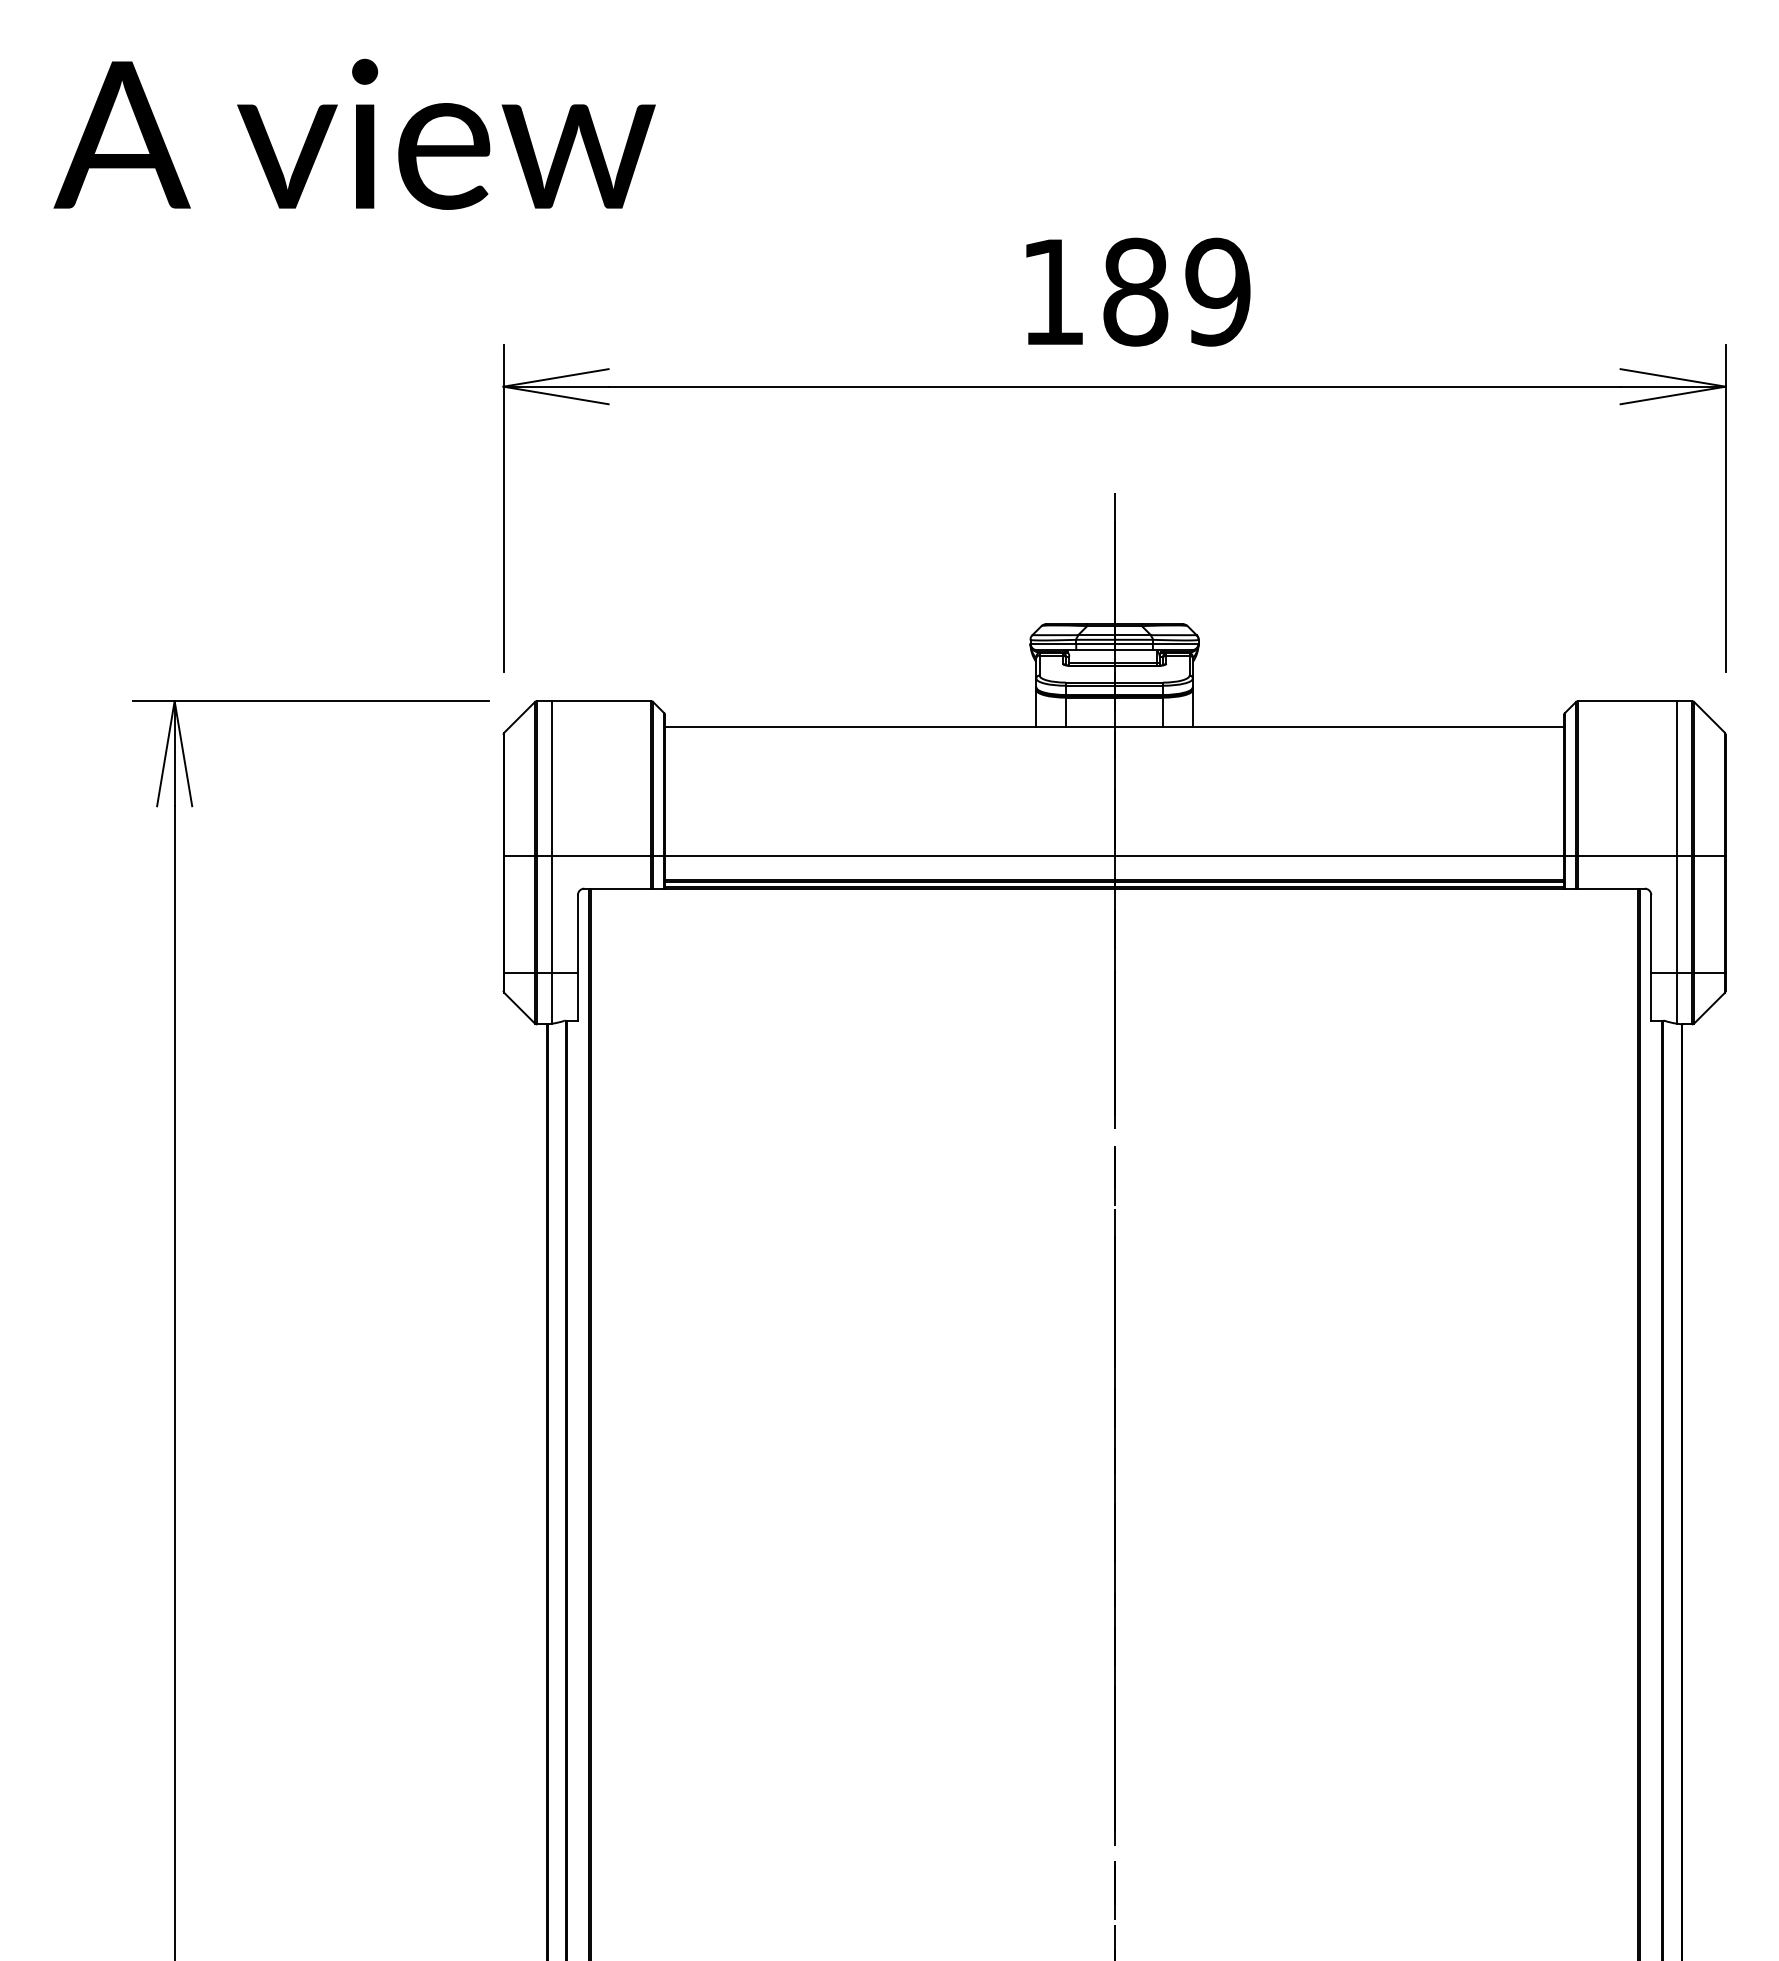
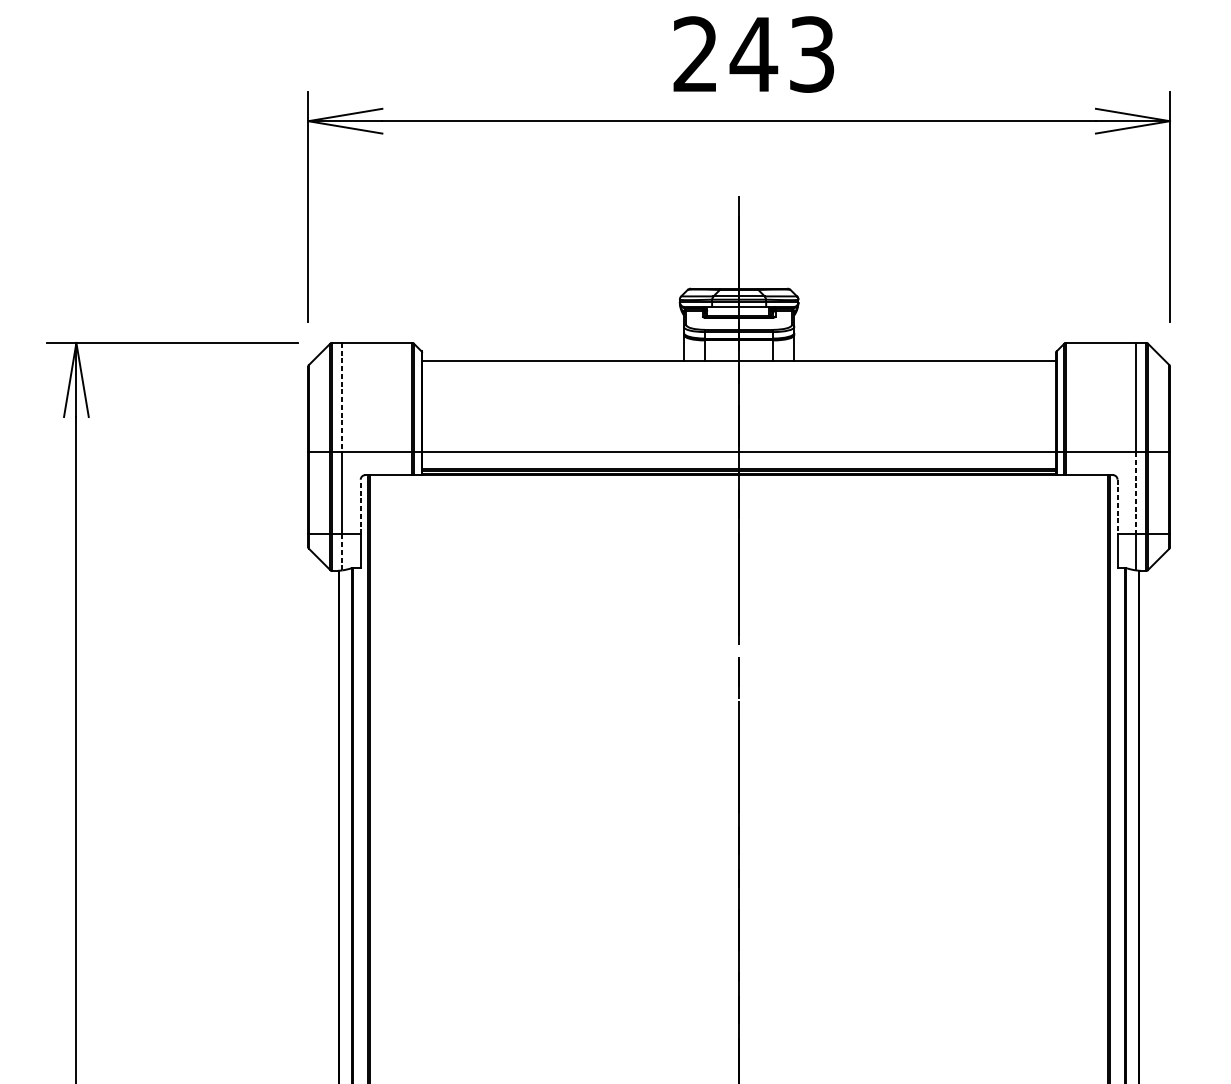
text: (1135, 291) -> (753, 54), 189 -> 243
line: (552, 778) -> (342, 397), solid -> dashed
line: (1677, 915) -> (1136, 494), solid -> dashed
line: (577, 933) -> (360, 506), solid -> dashed
line: (1651, 933) -> (1117, 506), solid -> dashed
line: (552, 998) -> (342, 552), solid -> dashed

